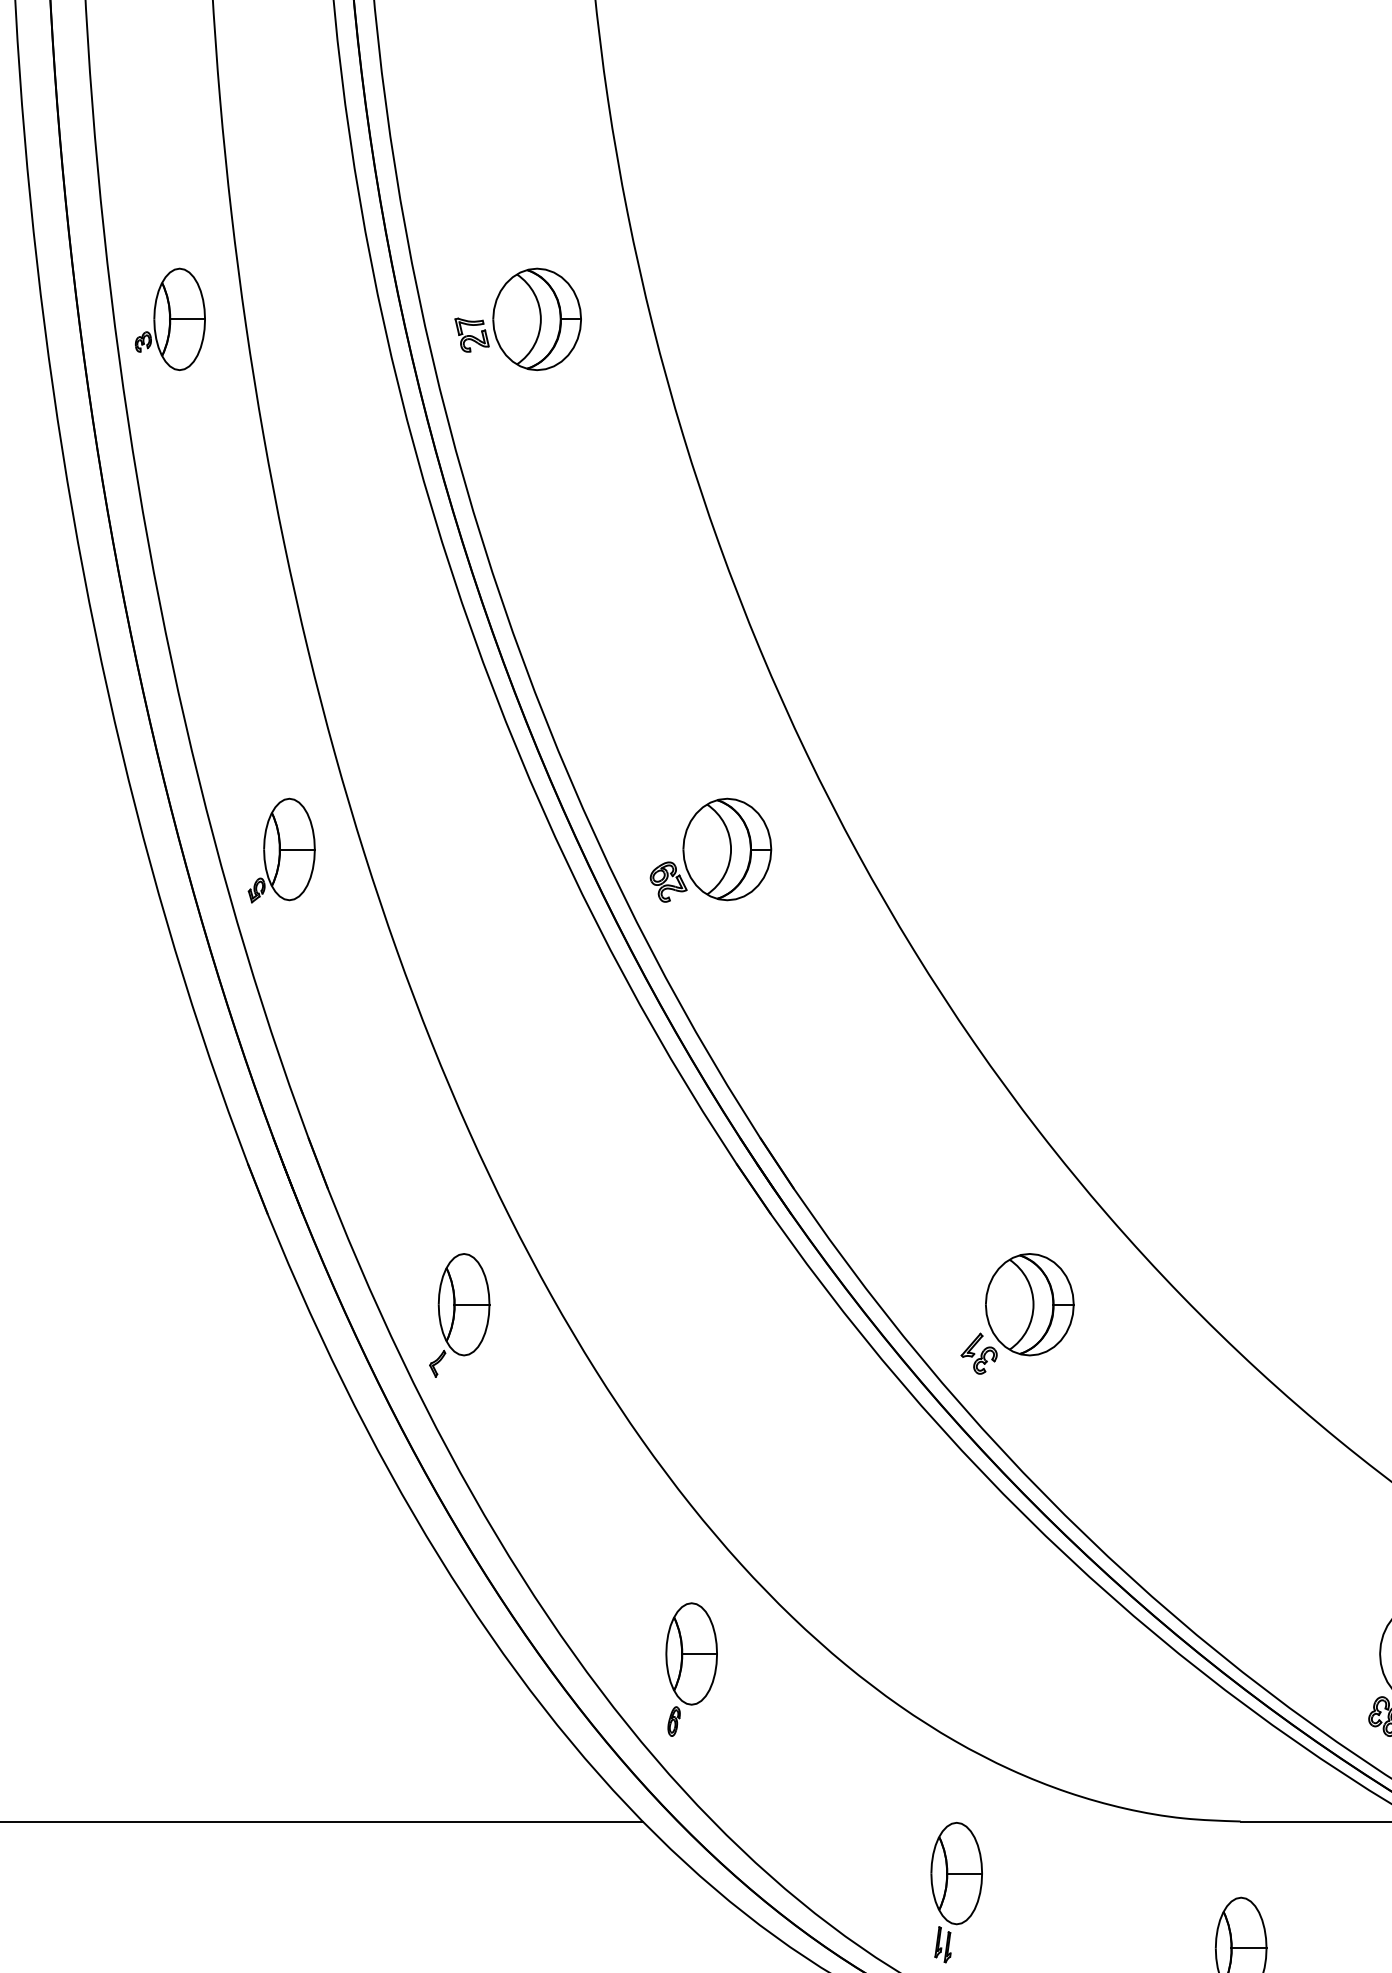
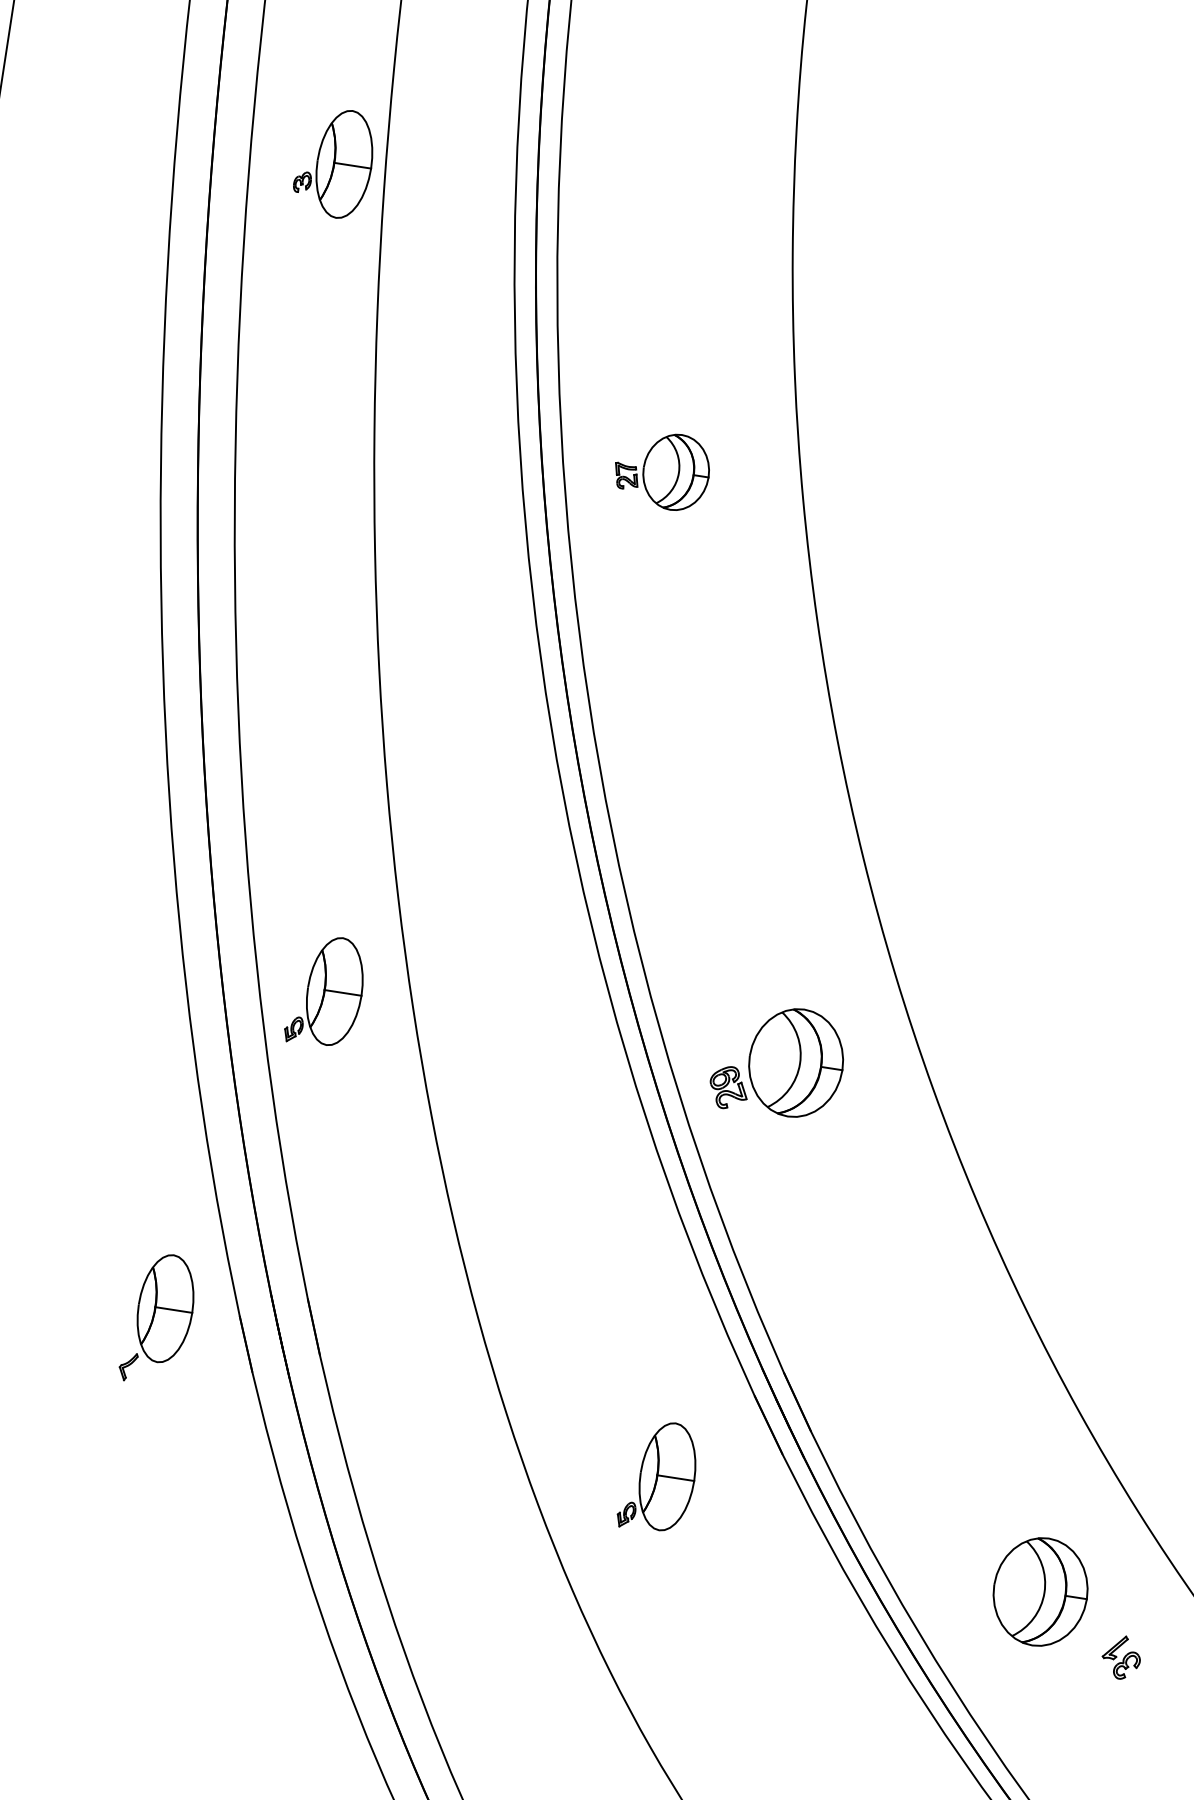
part: (169, 318) -> (333, 161), moved
part: (517, 318) -> (661, 469), size x0.7
part: (659, 1252) -> (658, 1476), added
part: (459, 1315) -> (158, 1319), moved
part: (978, 1353) -> (1120, 1657), moved

